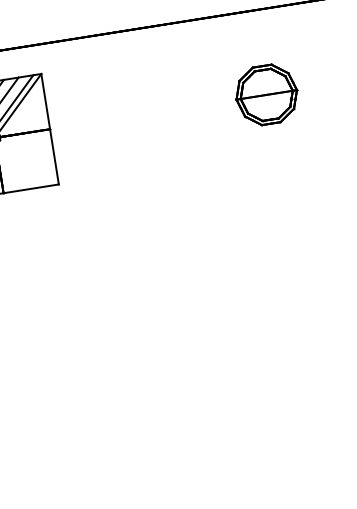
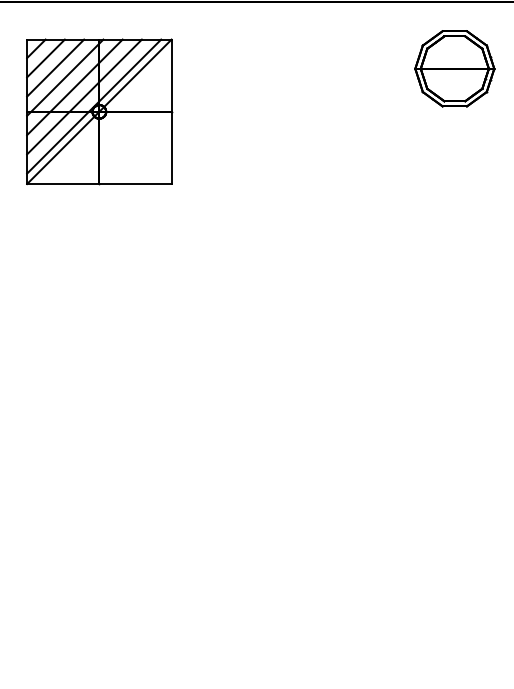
part: (266, 94) -> (454, 68), moved

